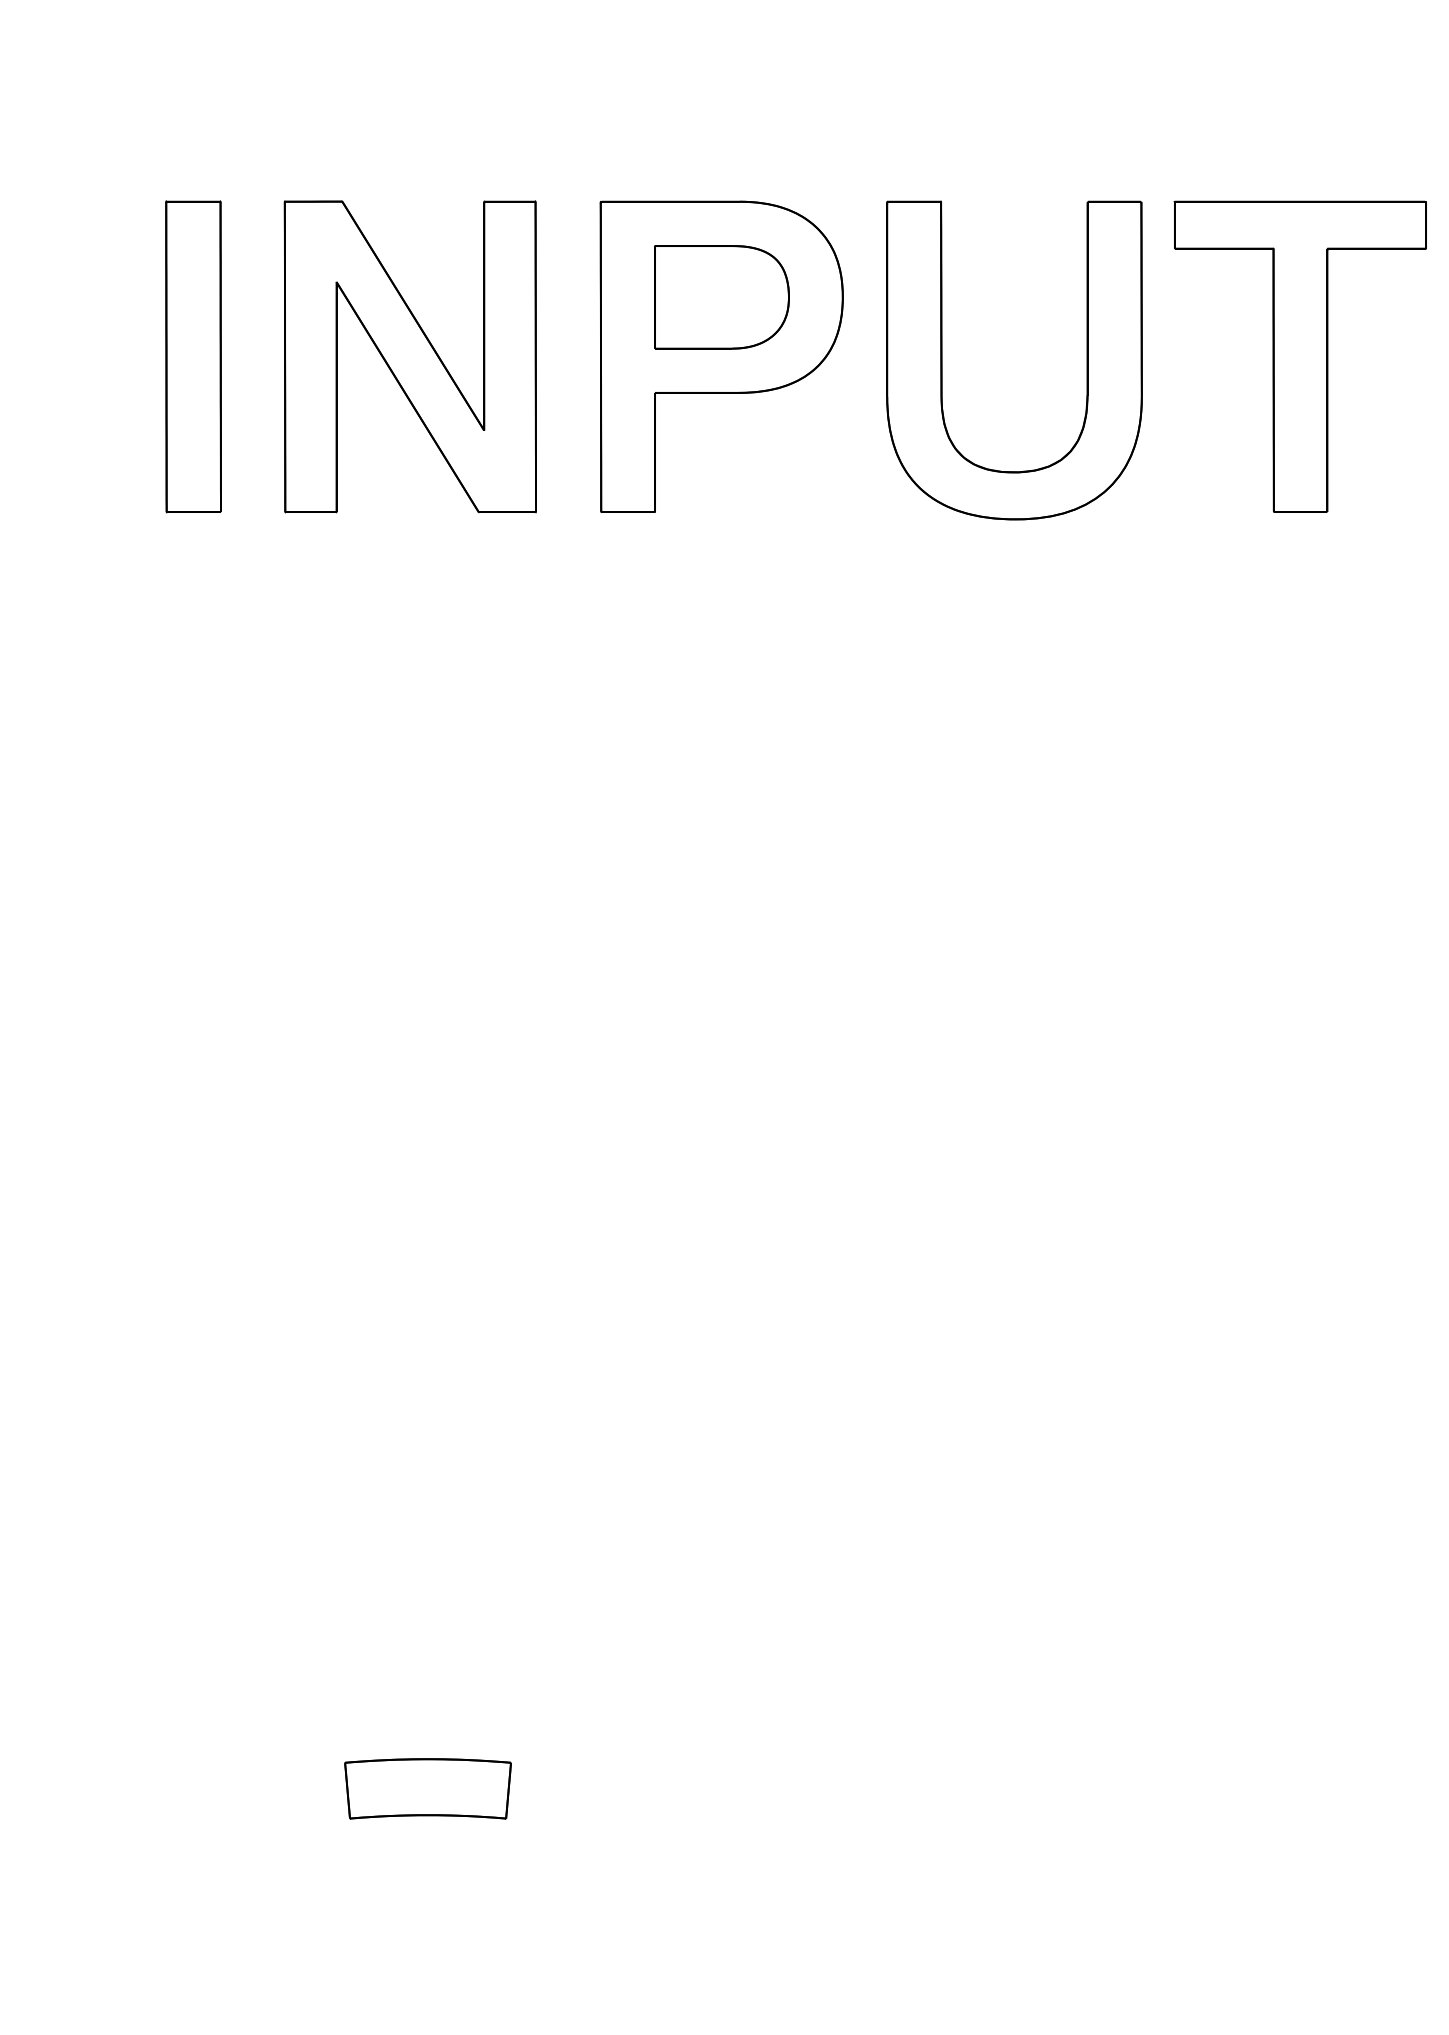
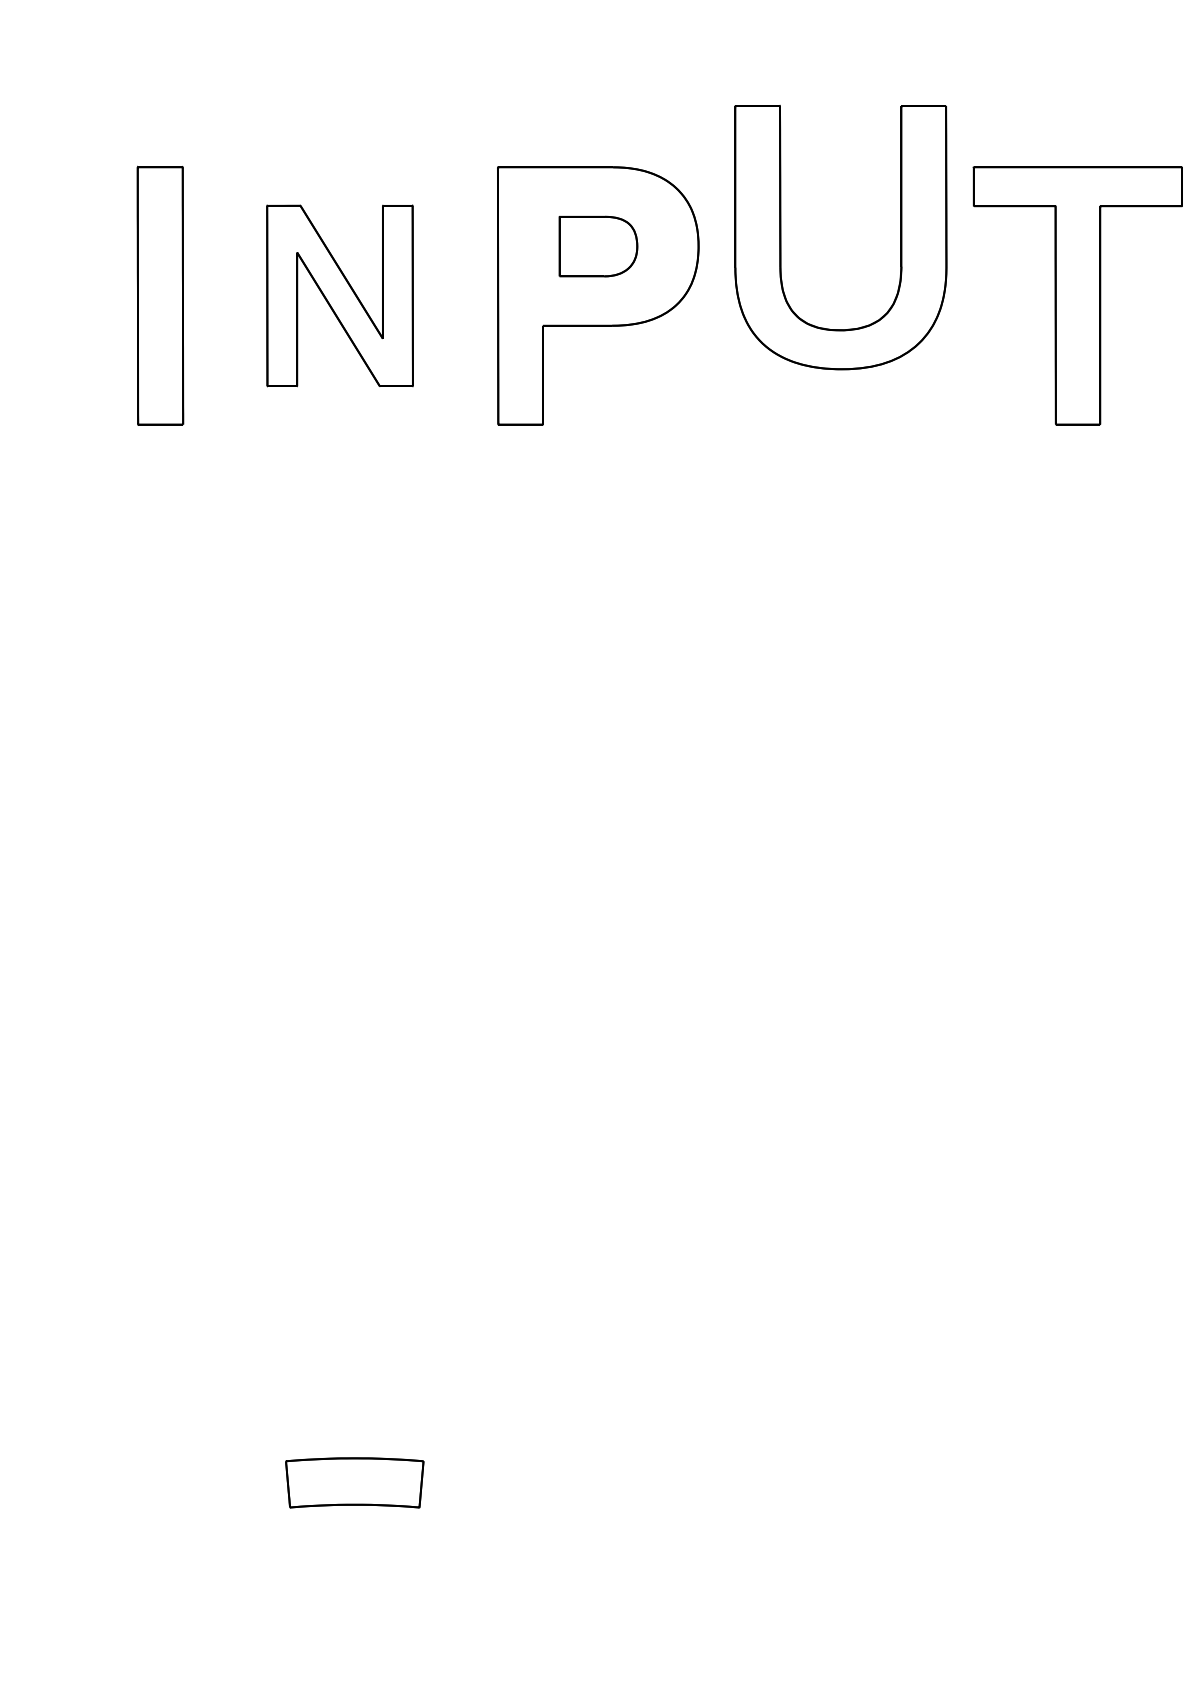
part: (721, 297) -> (598, 246), size x0.7
part: (409, 356) -> (339, 295), size x0.7
part: (942, 360) -> (781, 237), moved

